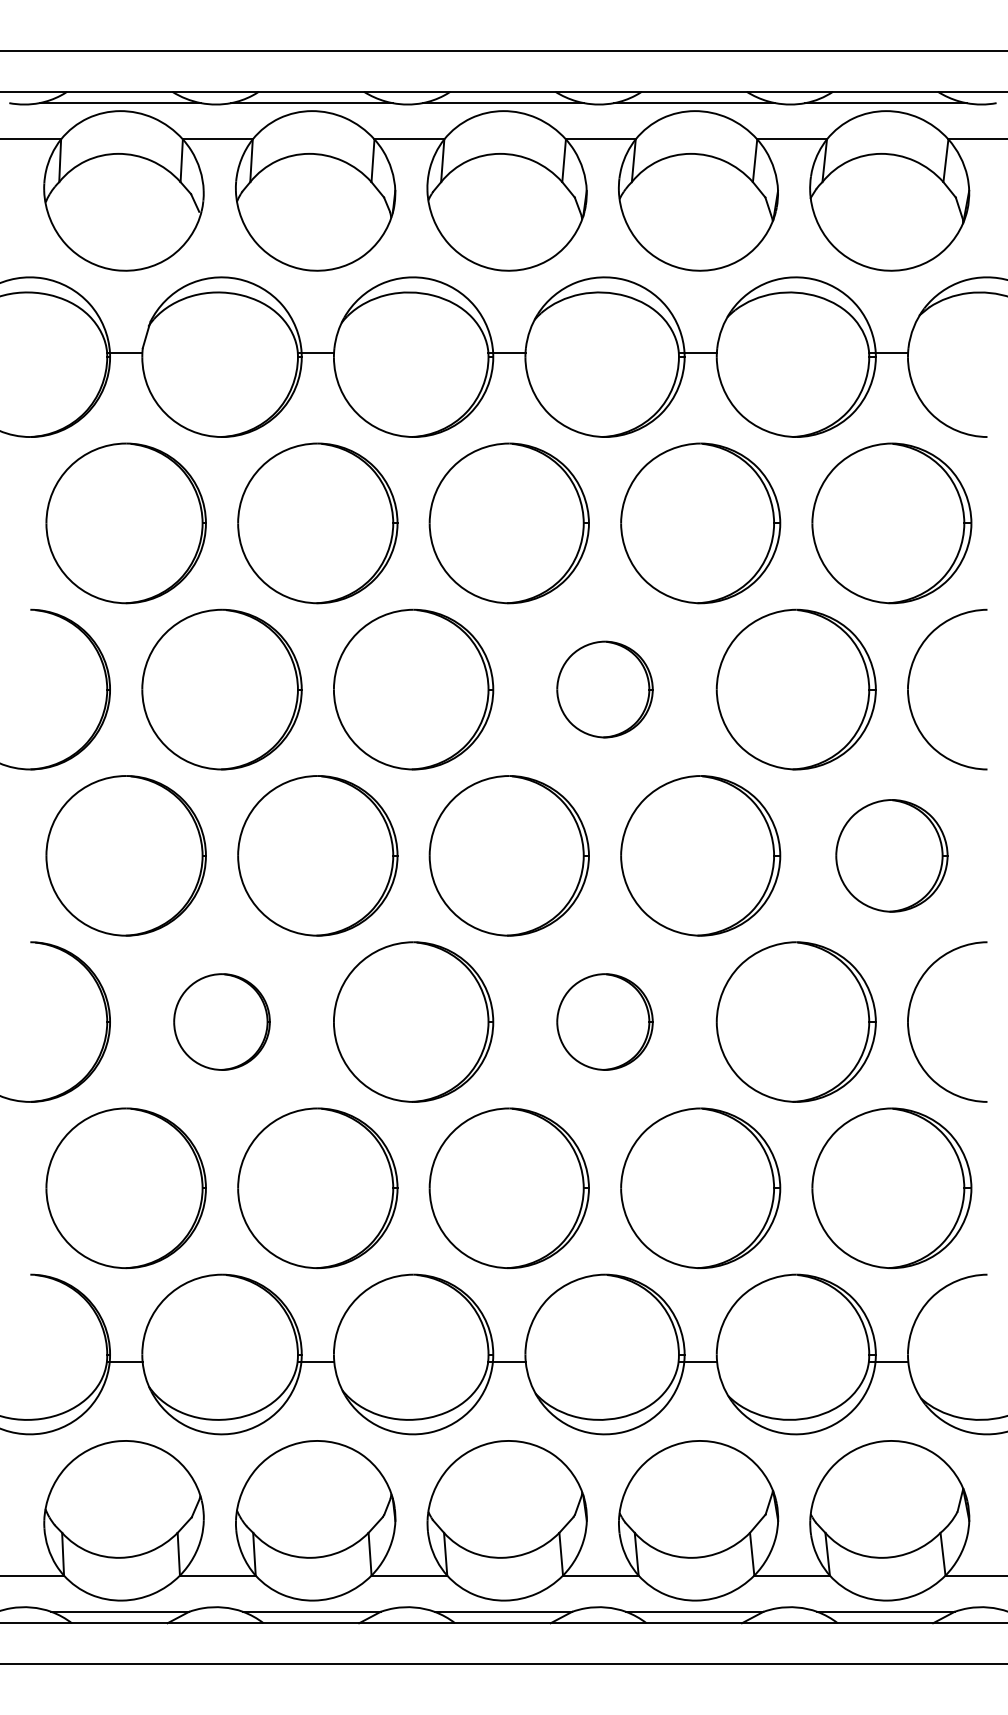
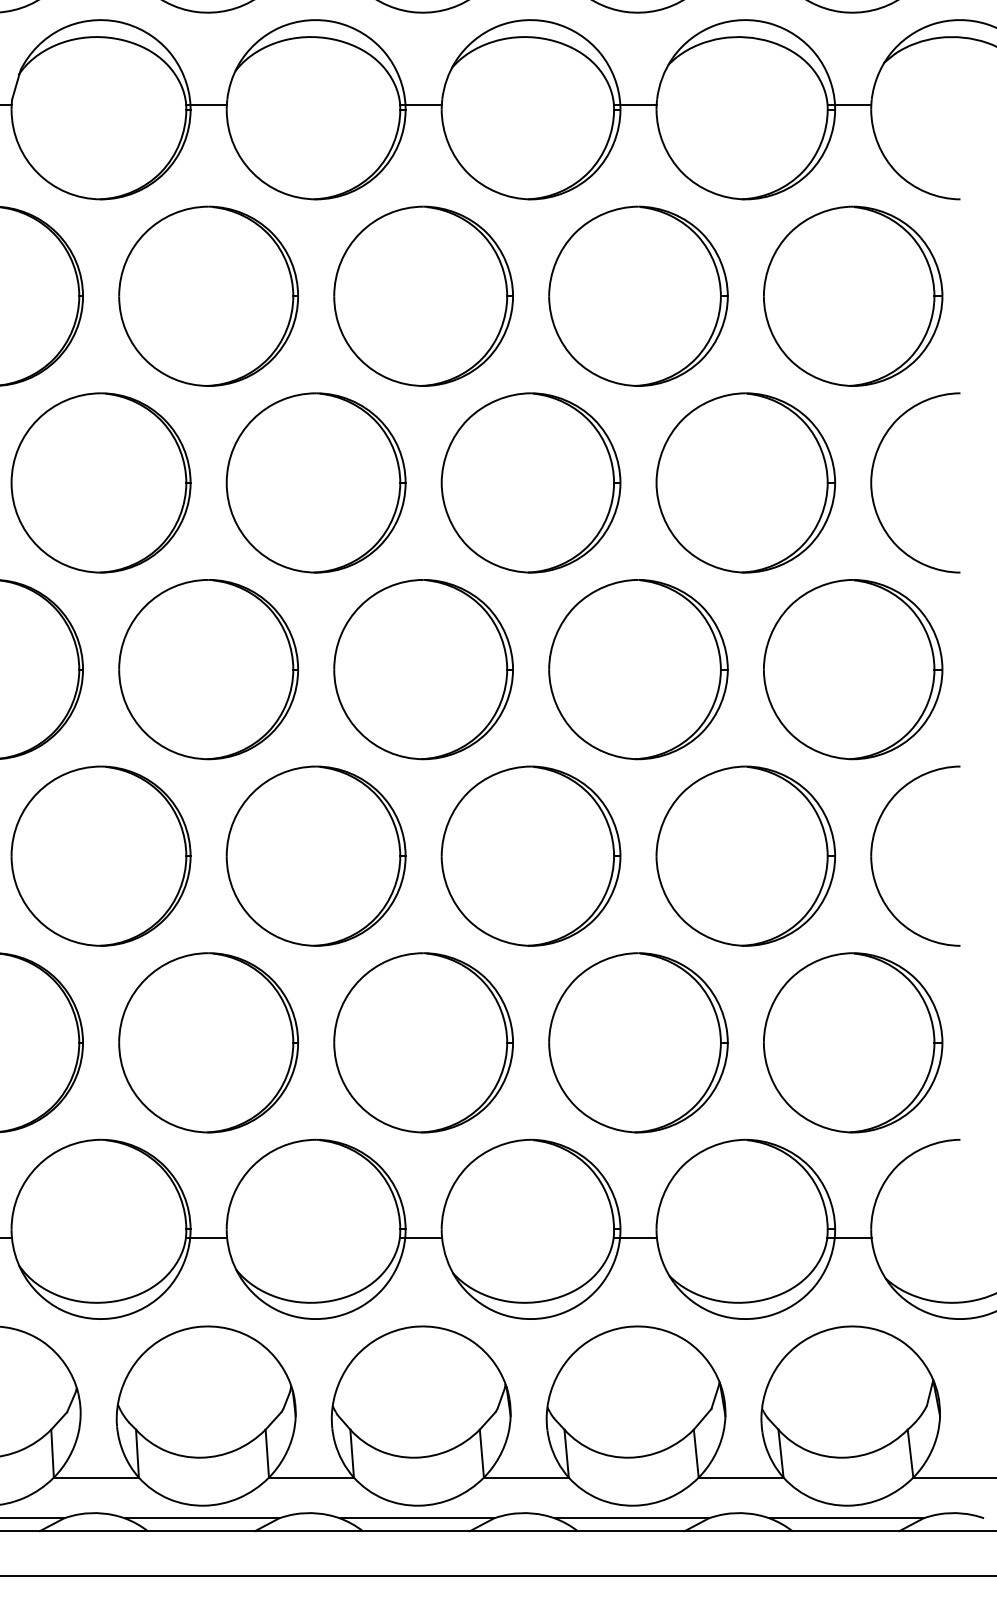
part: (604, 689) -> (530, 482), size x1.67
part: (891, 855) -> (852, 669), size x1.43
part: (221, 1021) -> (100, 855), size x1.67
part: (604, 1021) -> (530, 855), size x1.67

